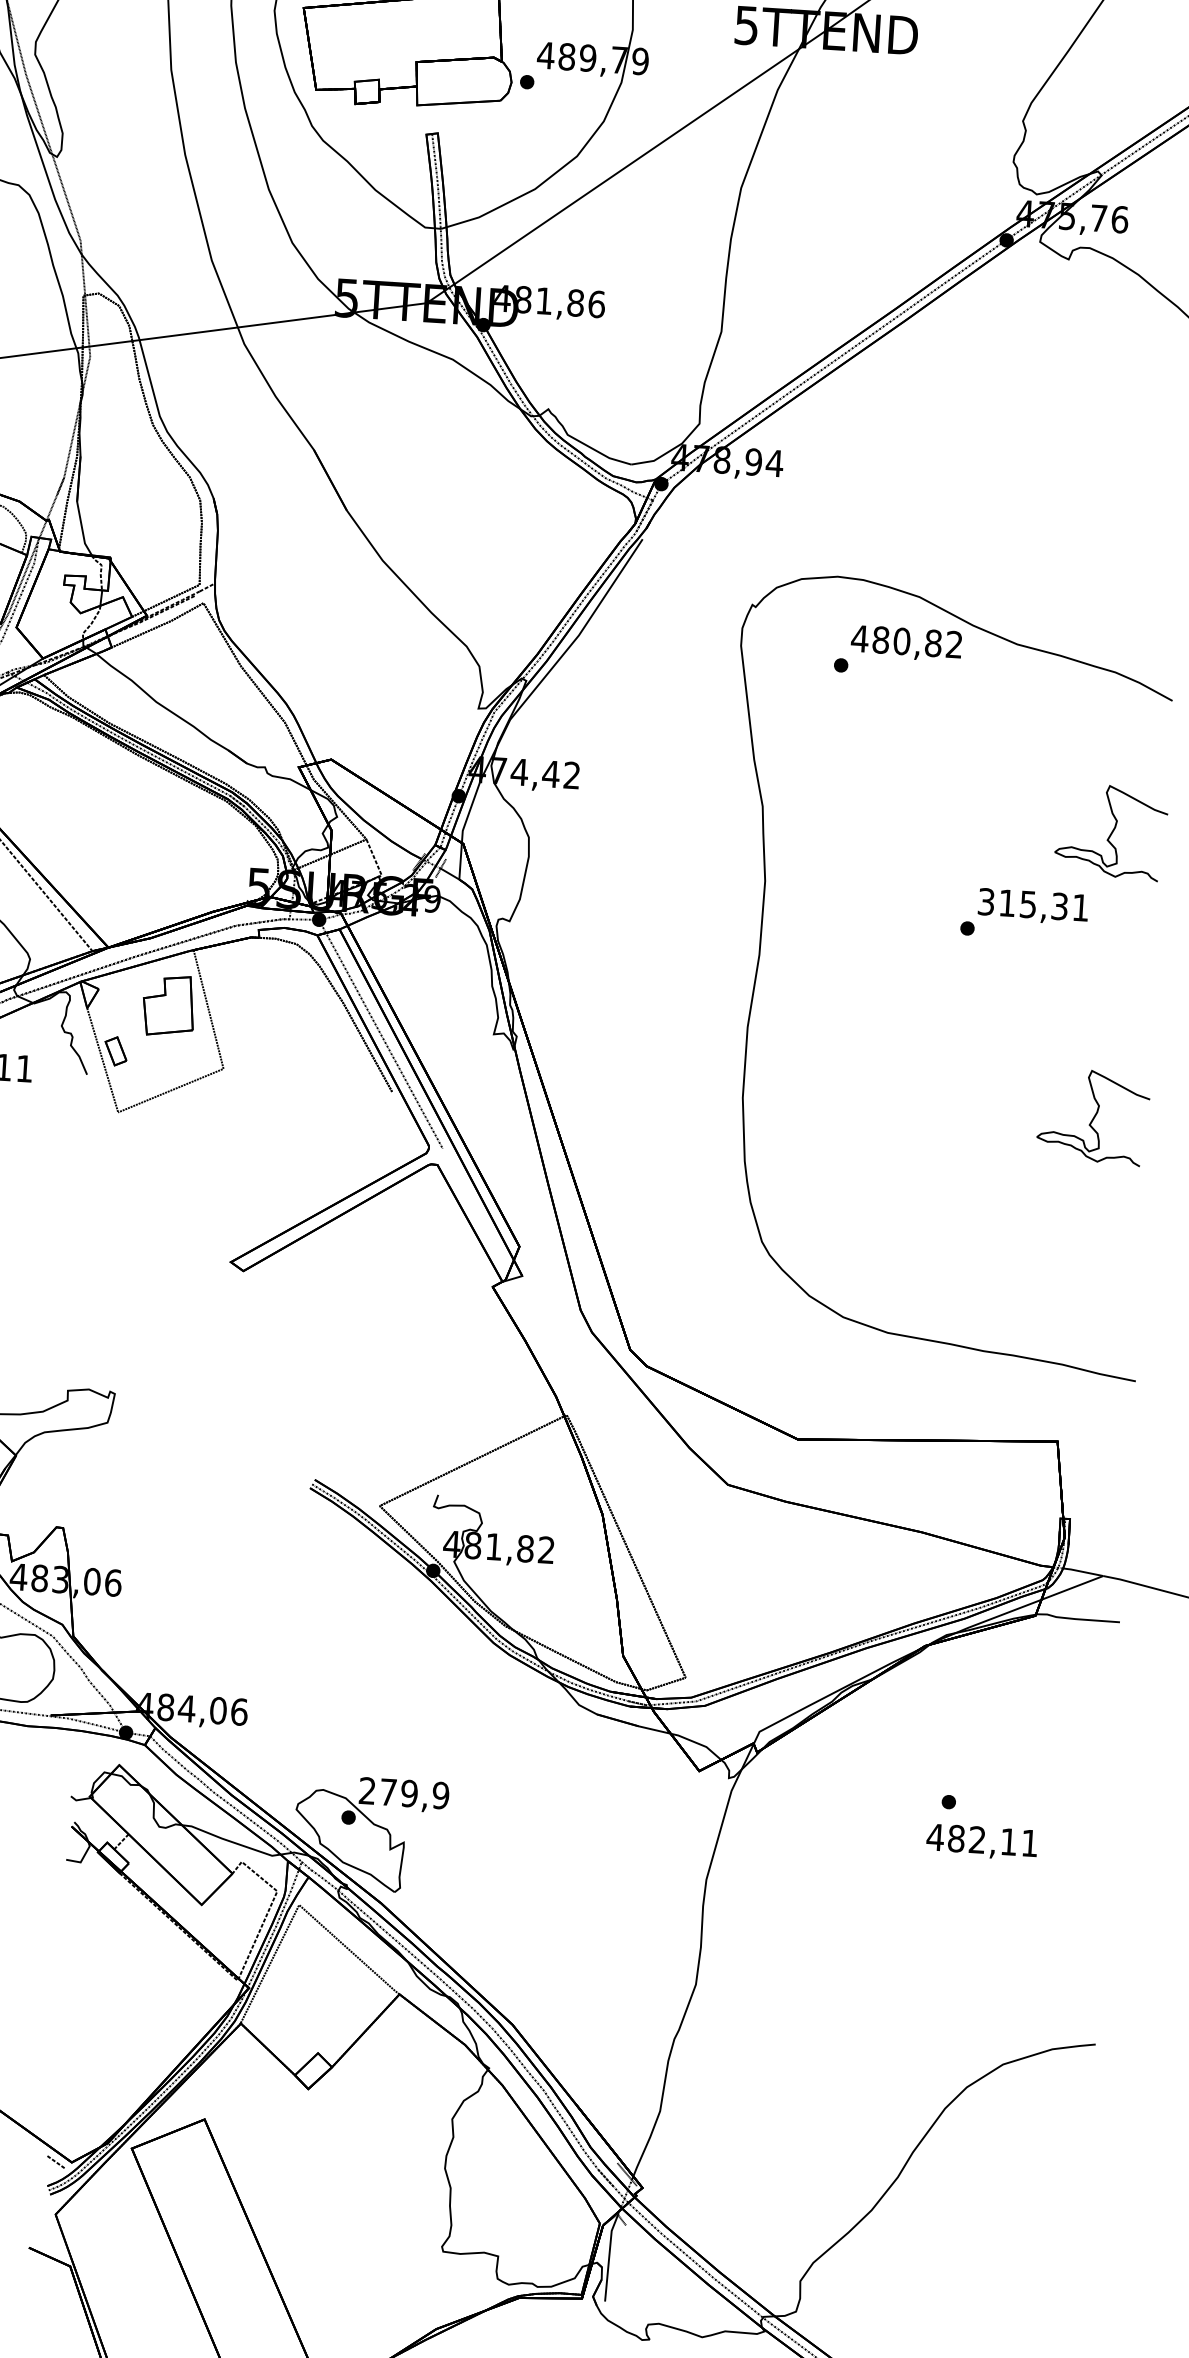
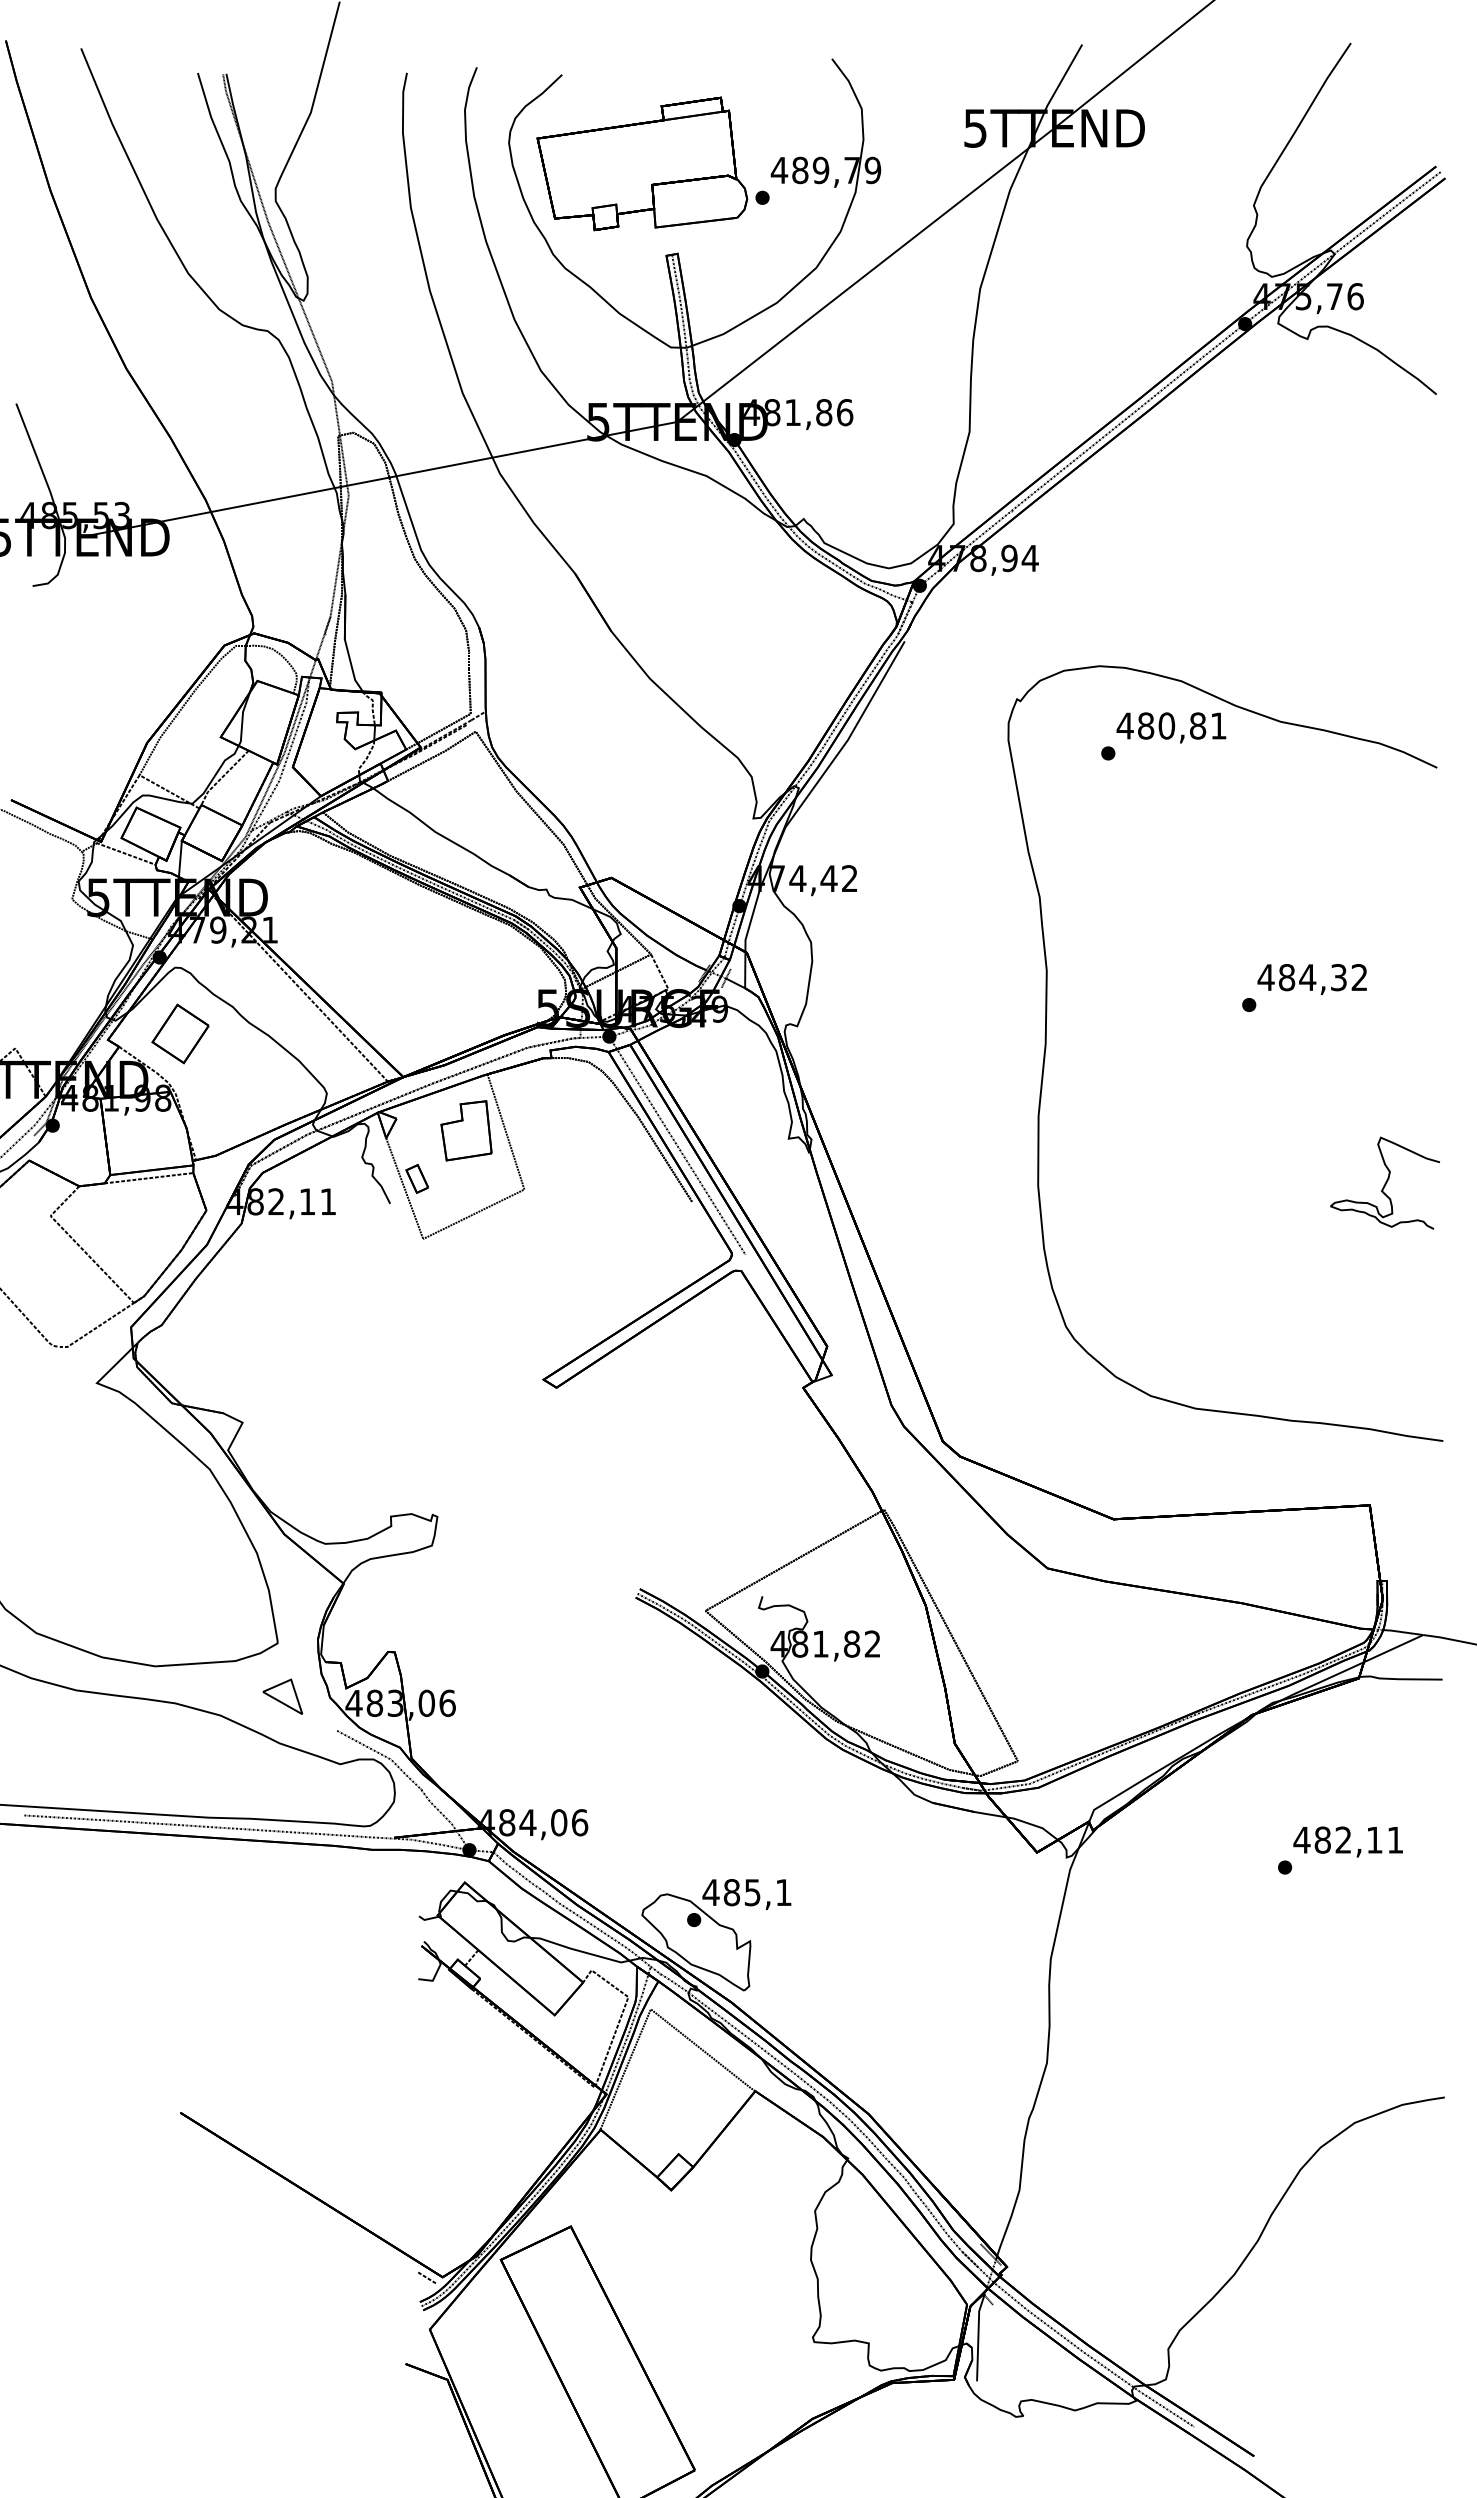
text: (954, 644) -> (1218, 725), 480,82 -> 480,81
curve: (1111, 831) -> (1385, 900), removed
text: (1033, 904) -> (1312, 977), 315,31 -> 484,32
text: (403, 1793) -> (746, 1892), 279,9 -> 485,1
text: (981, 1841) -> (1347, 1841), moved

